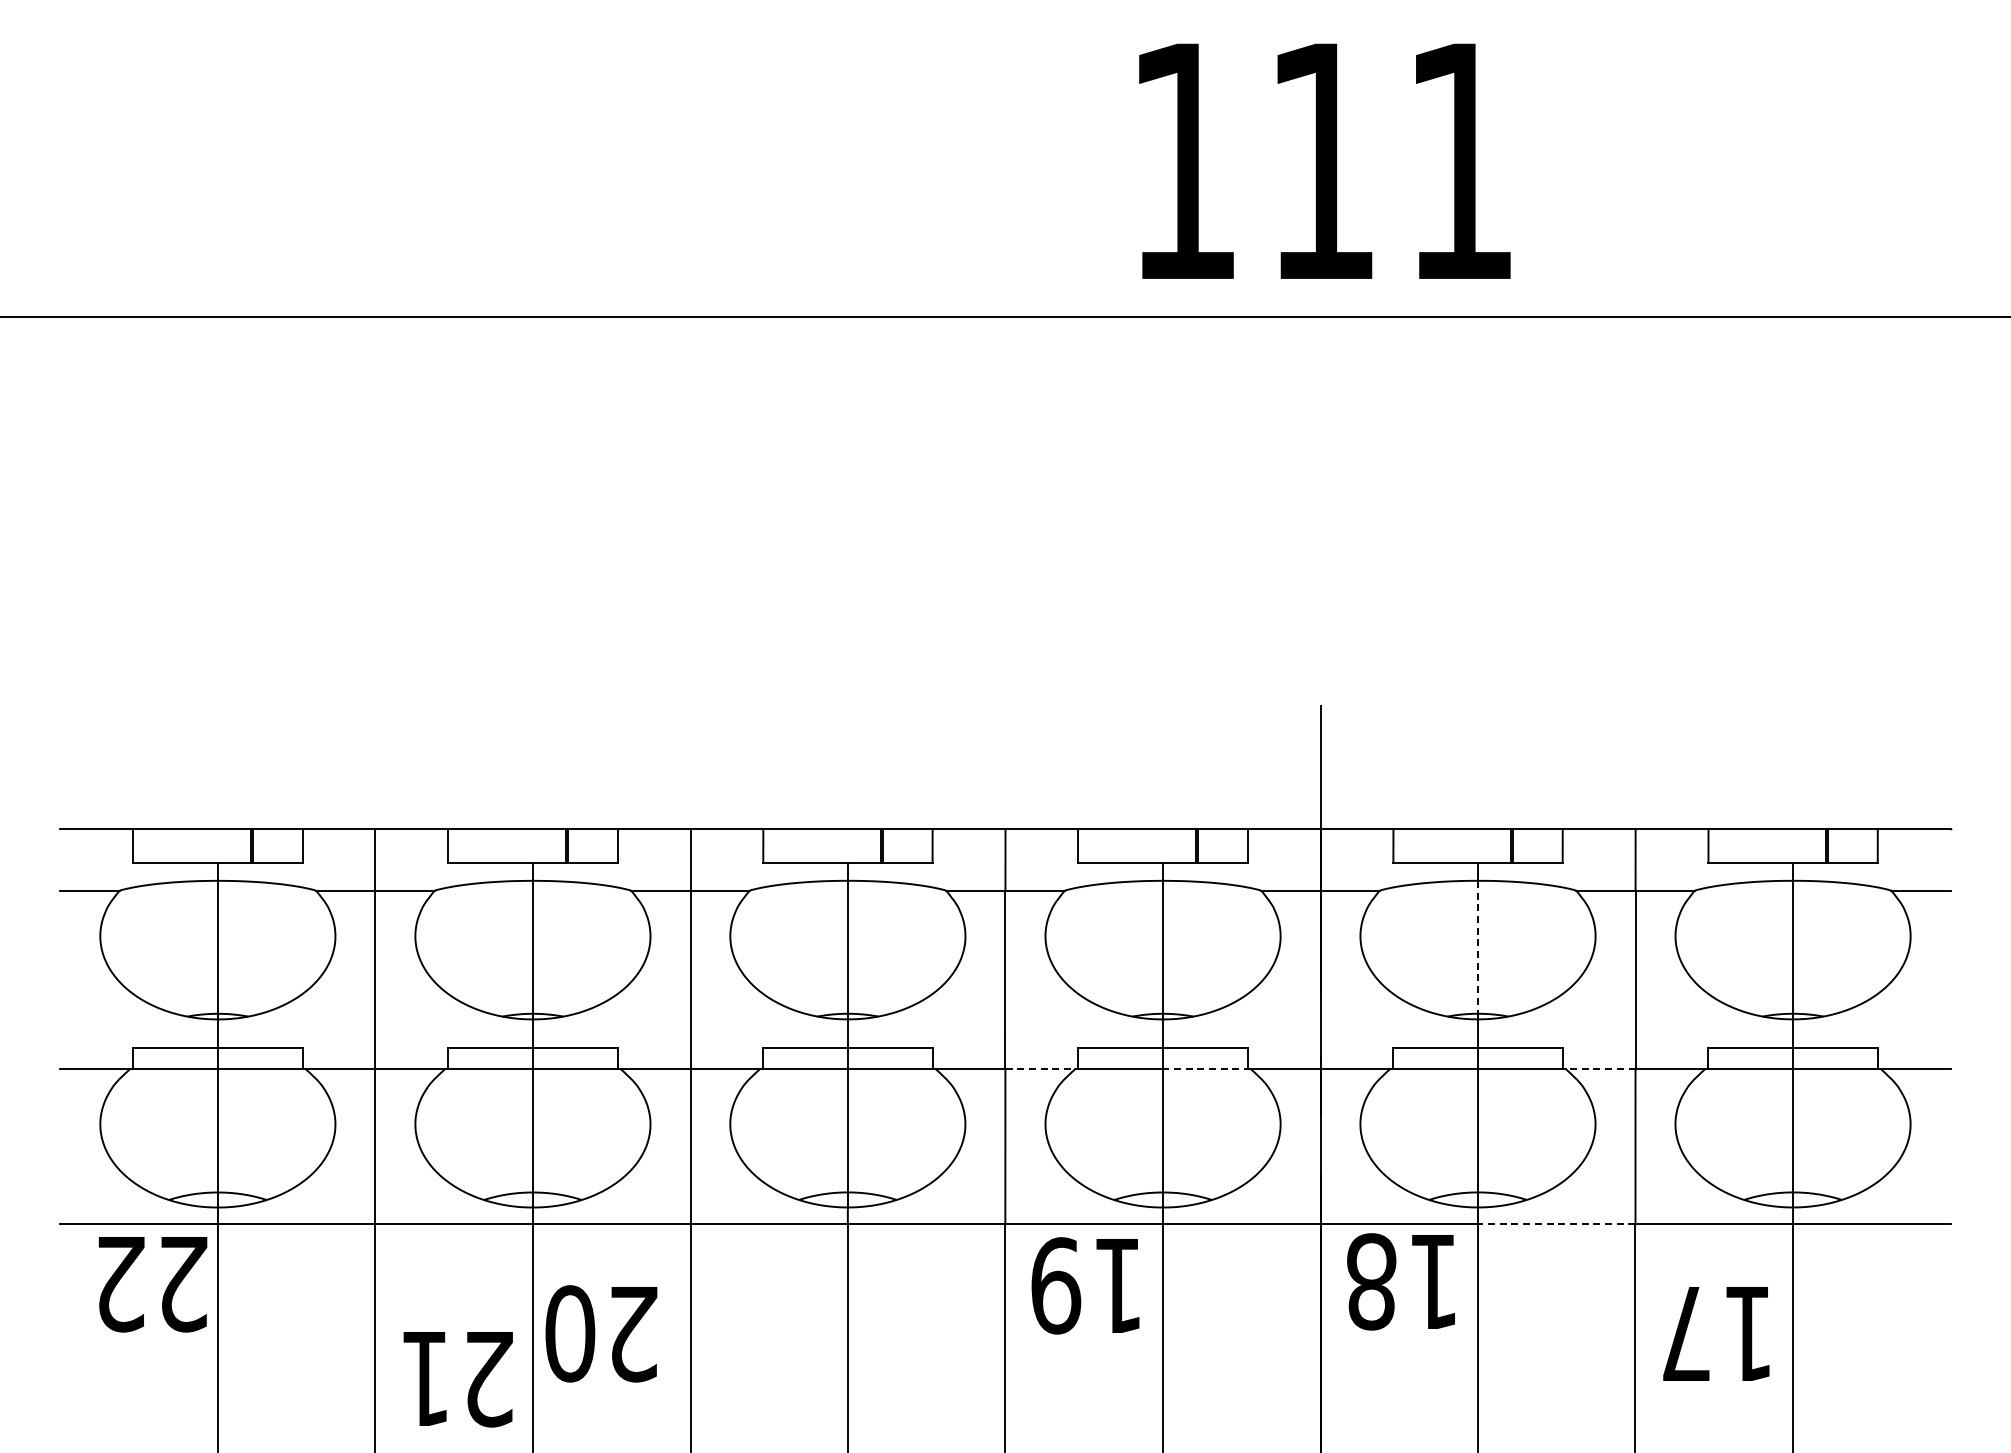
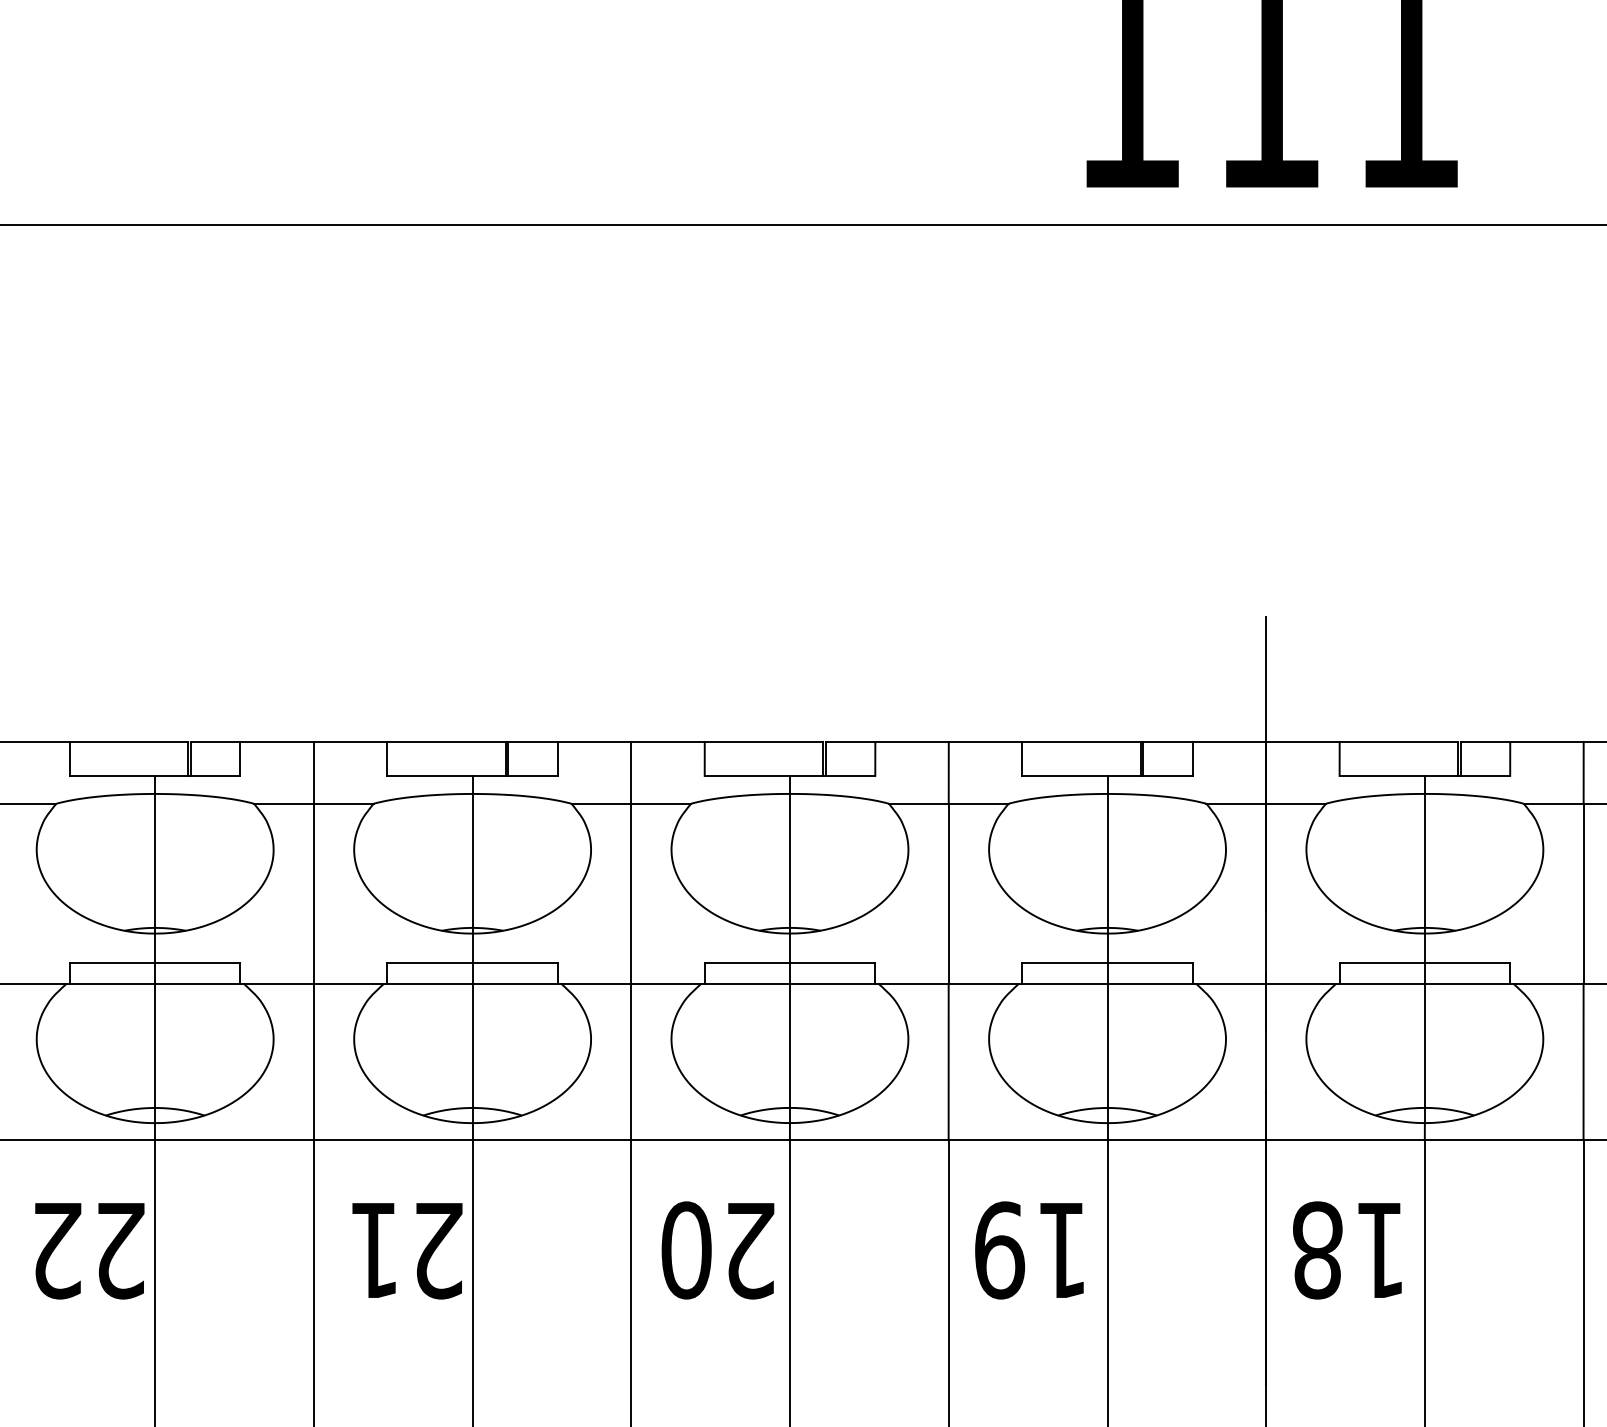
line: (1478, 947) -> (1425, 861), dashed -> solid
line: (1040, 1069) -> (984, 984), dashed -> solid
line: (1207, 1069) -> (1152, 984), dashed -> solid
line: (1600, 1069) -> (1548, 984), dashed -> solid
line: (1556, 1224) -> (1503, 1140), dashed -> solid
text: (1400, 1281) -> (1346, 1250), moved
text: (152, 1284) -> (89, 1251), moved
text: (1085, 1285) -> (1029, 1250), moved
text: (601, 1333) -> (718, 1250), moved
text: (457, 1379) -> (406, 1251), moved

